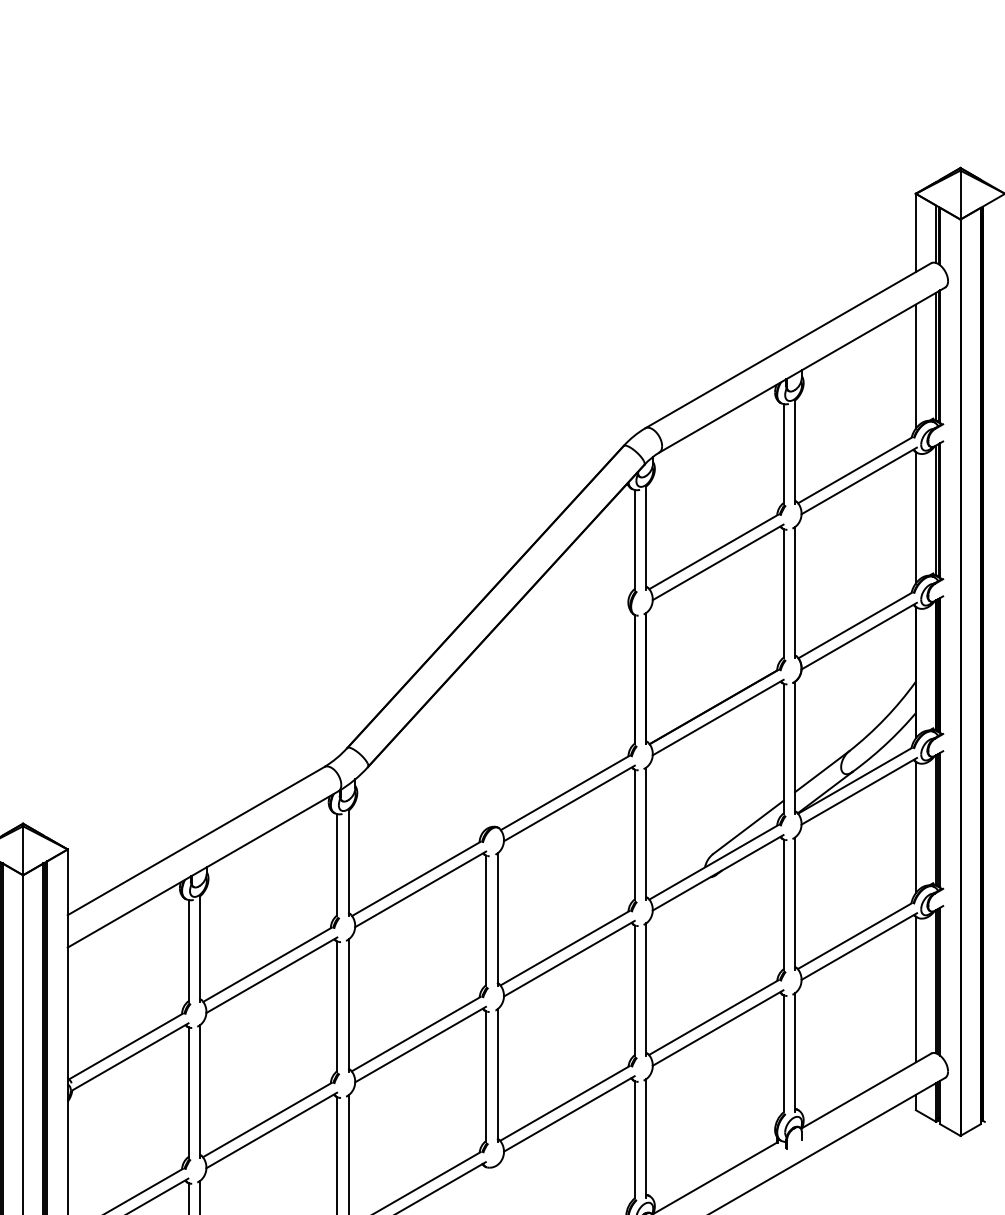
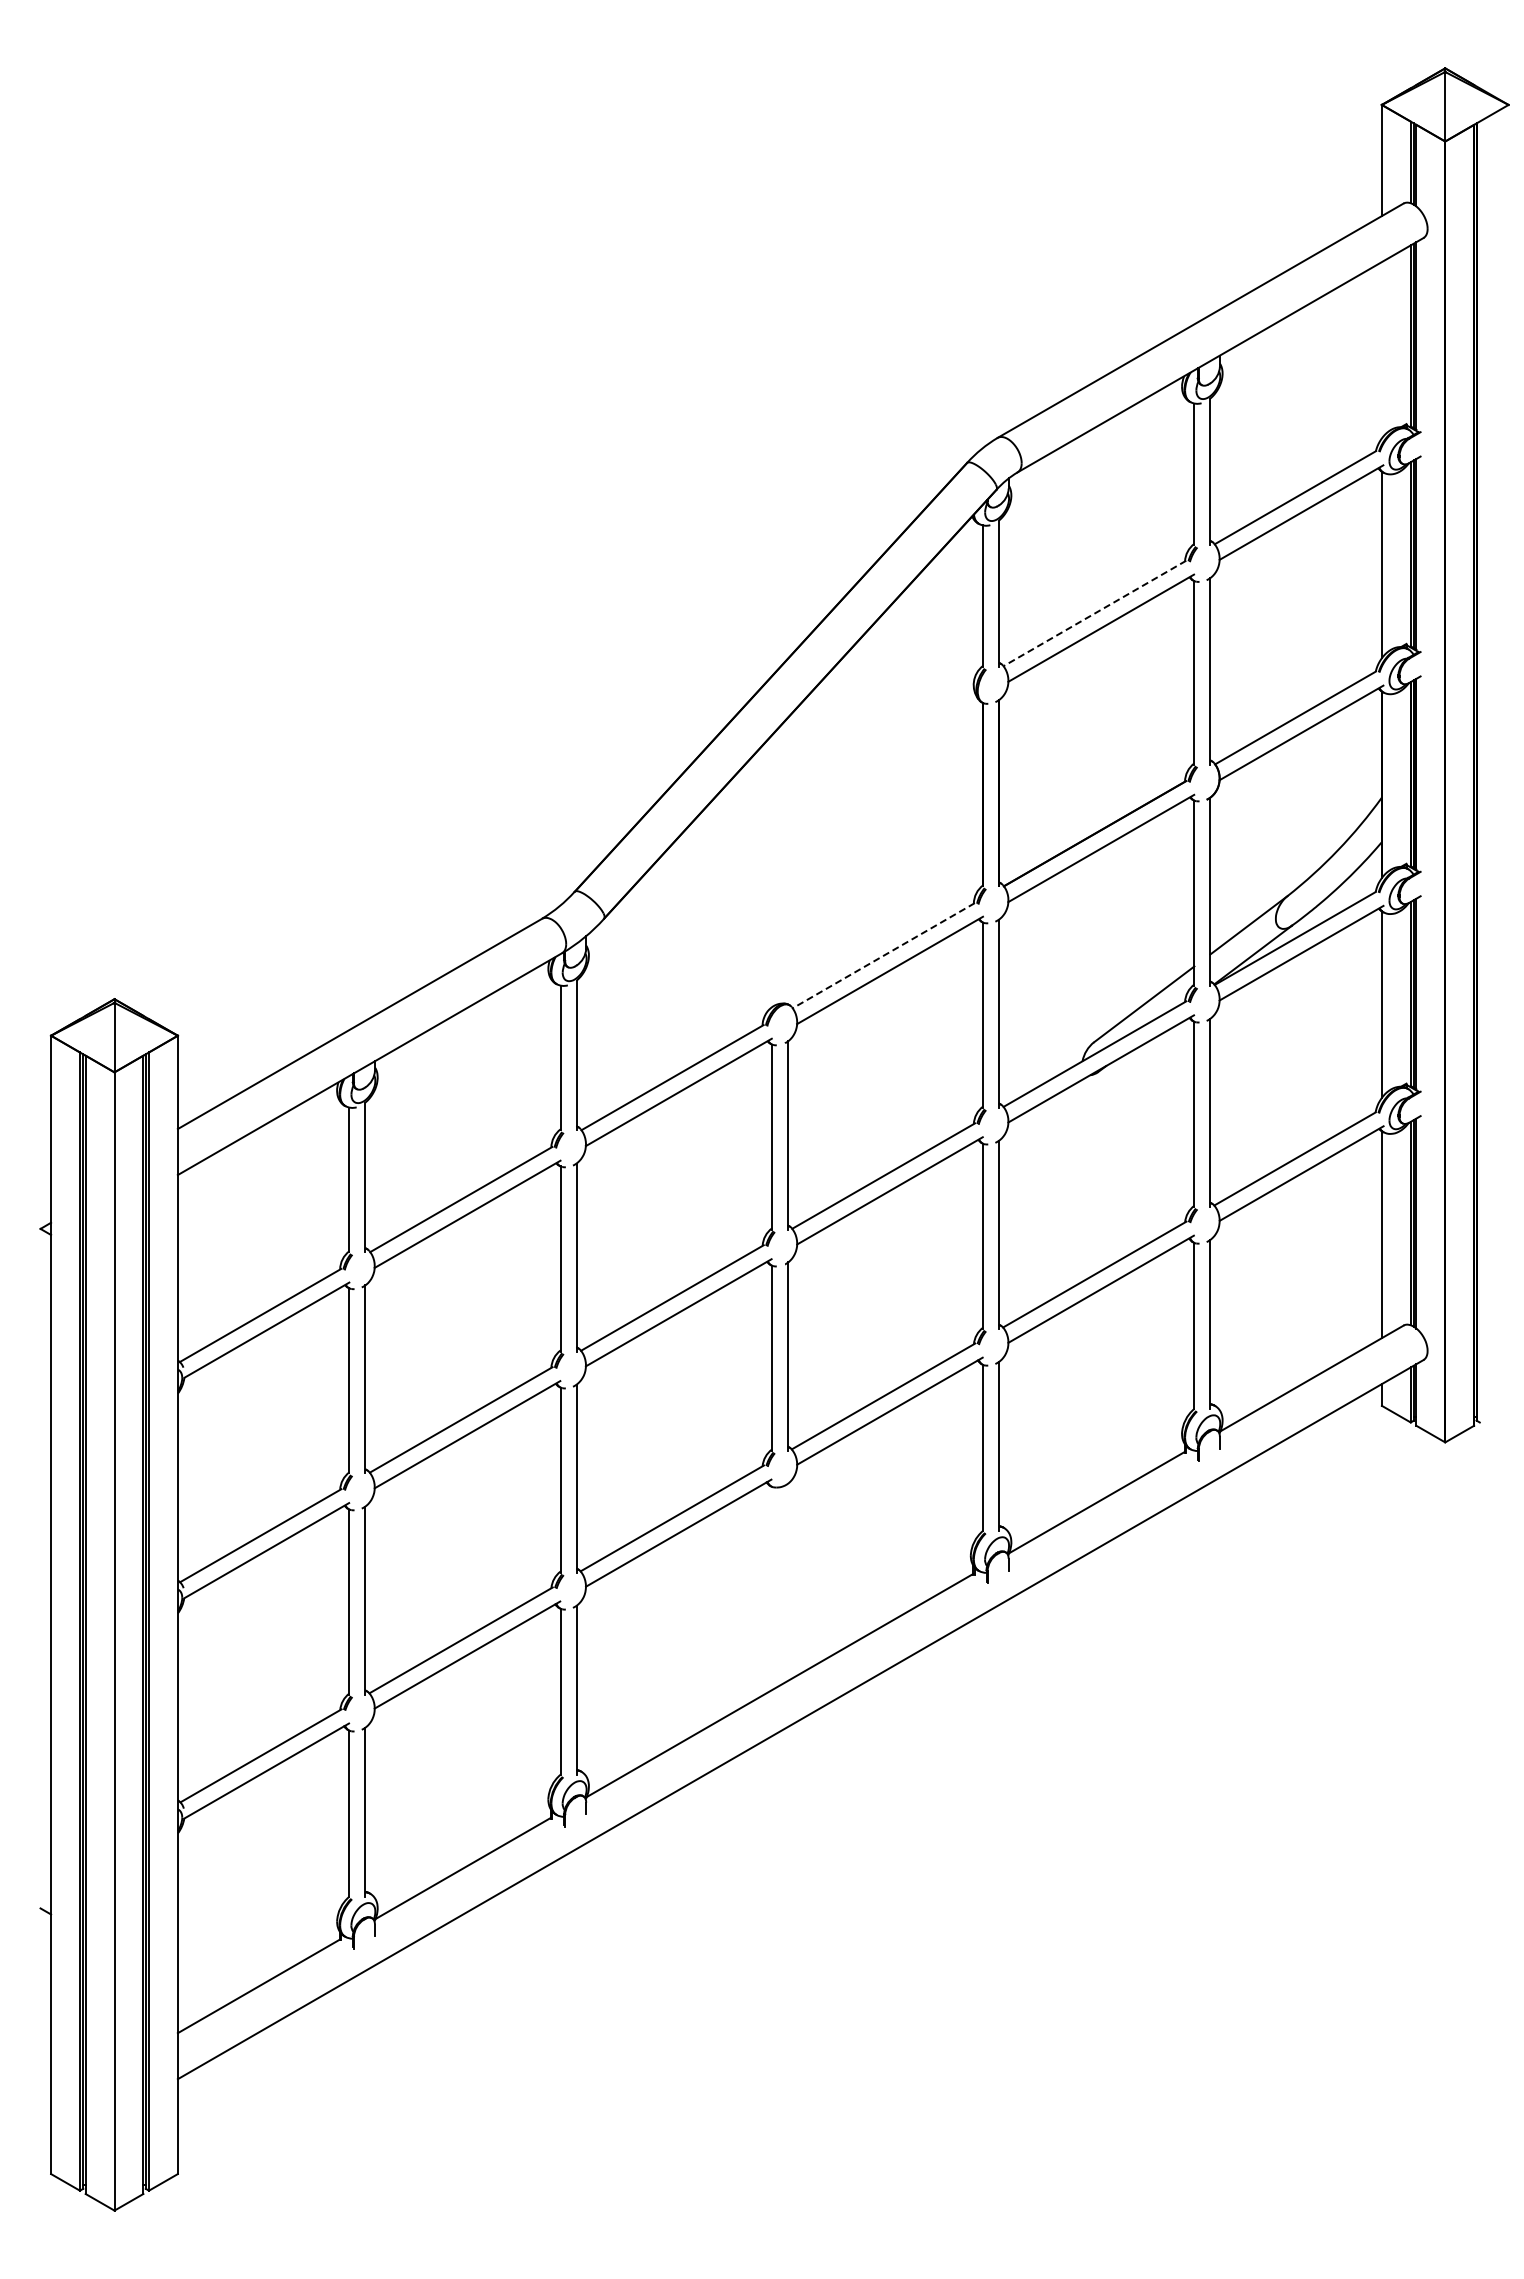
line: (915, 366) -> (1381, 350), removed
line: (713, 552) -> (1094, 613), solid -> dashed
line: (564, 792) -> (883, 955), solid -> dashed

